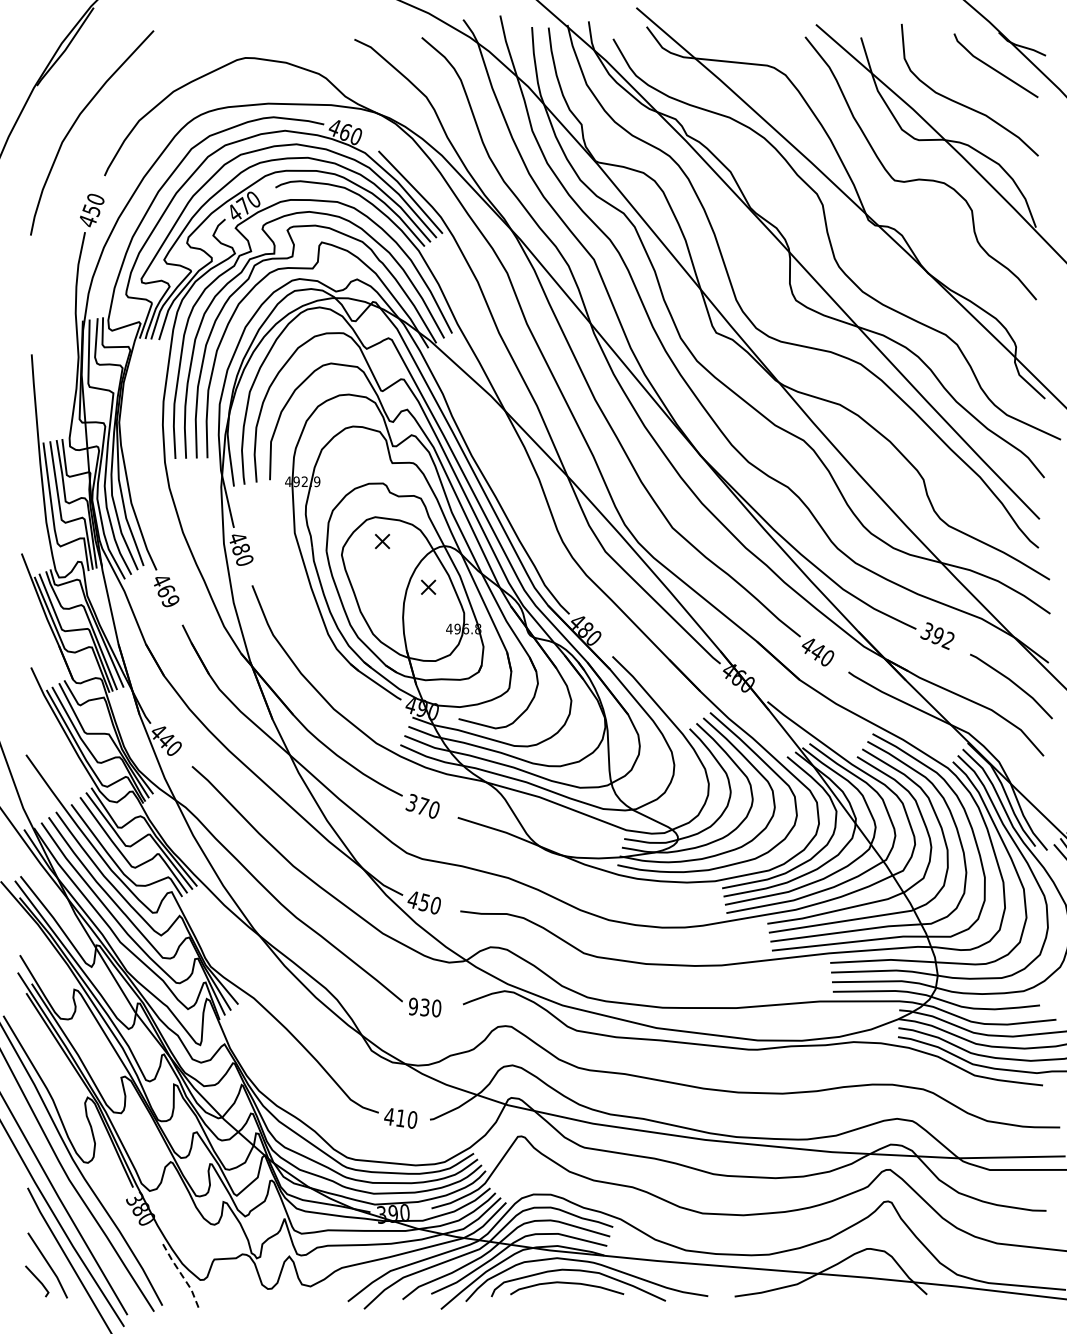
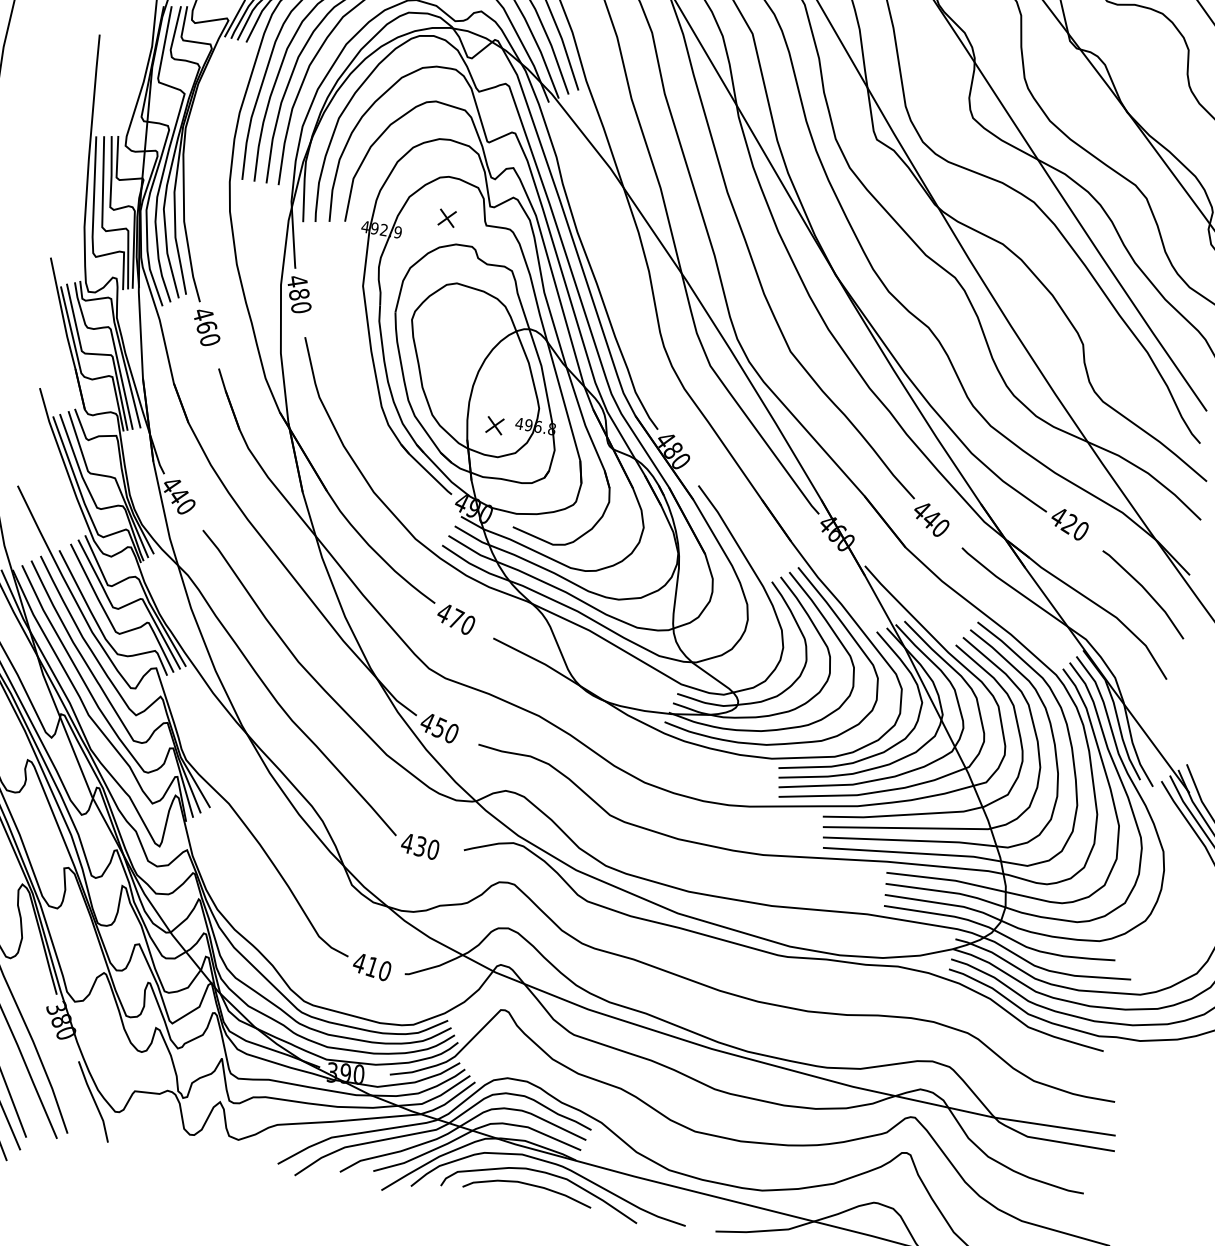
part: (382, 541) -> (447, 218), moved
part: (428, 586) -> (495, 424), moved
text: (169, 601) -> (208, 339), 469 -> 460
text: (937, 635) -> (1069, 523), 392 -> 420
text: (411, 802) -> (443, 612), 370 -> 470
text: (412, 1006) -> (406, 843), 930 -> 430
line: (181, 1274) -> (94, 1101), dashed -> solid

